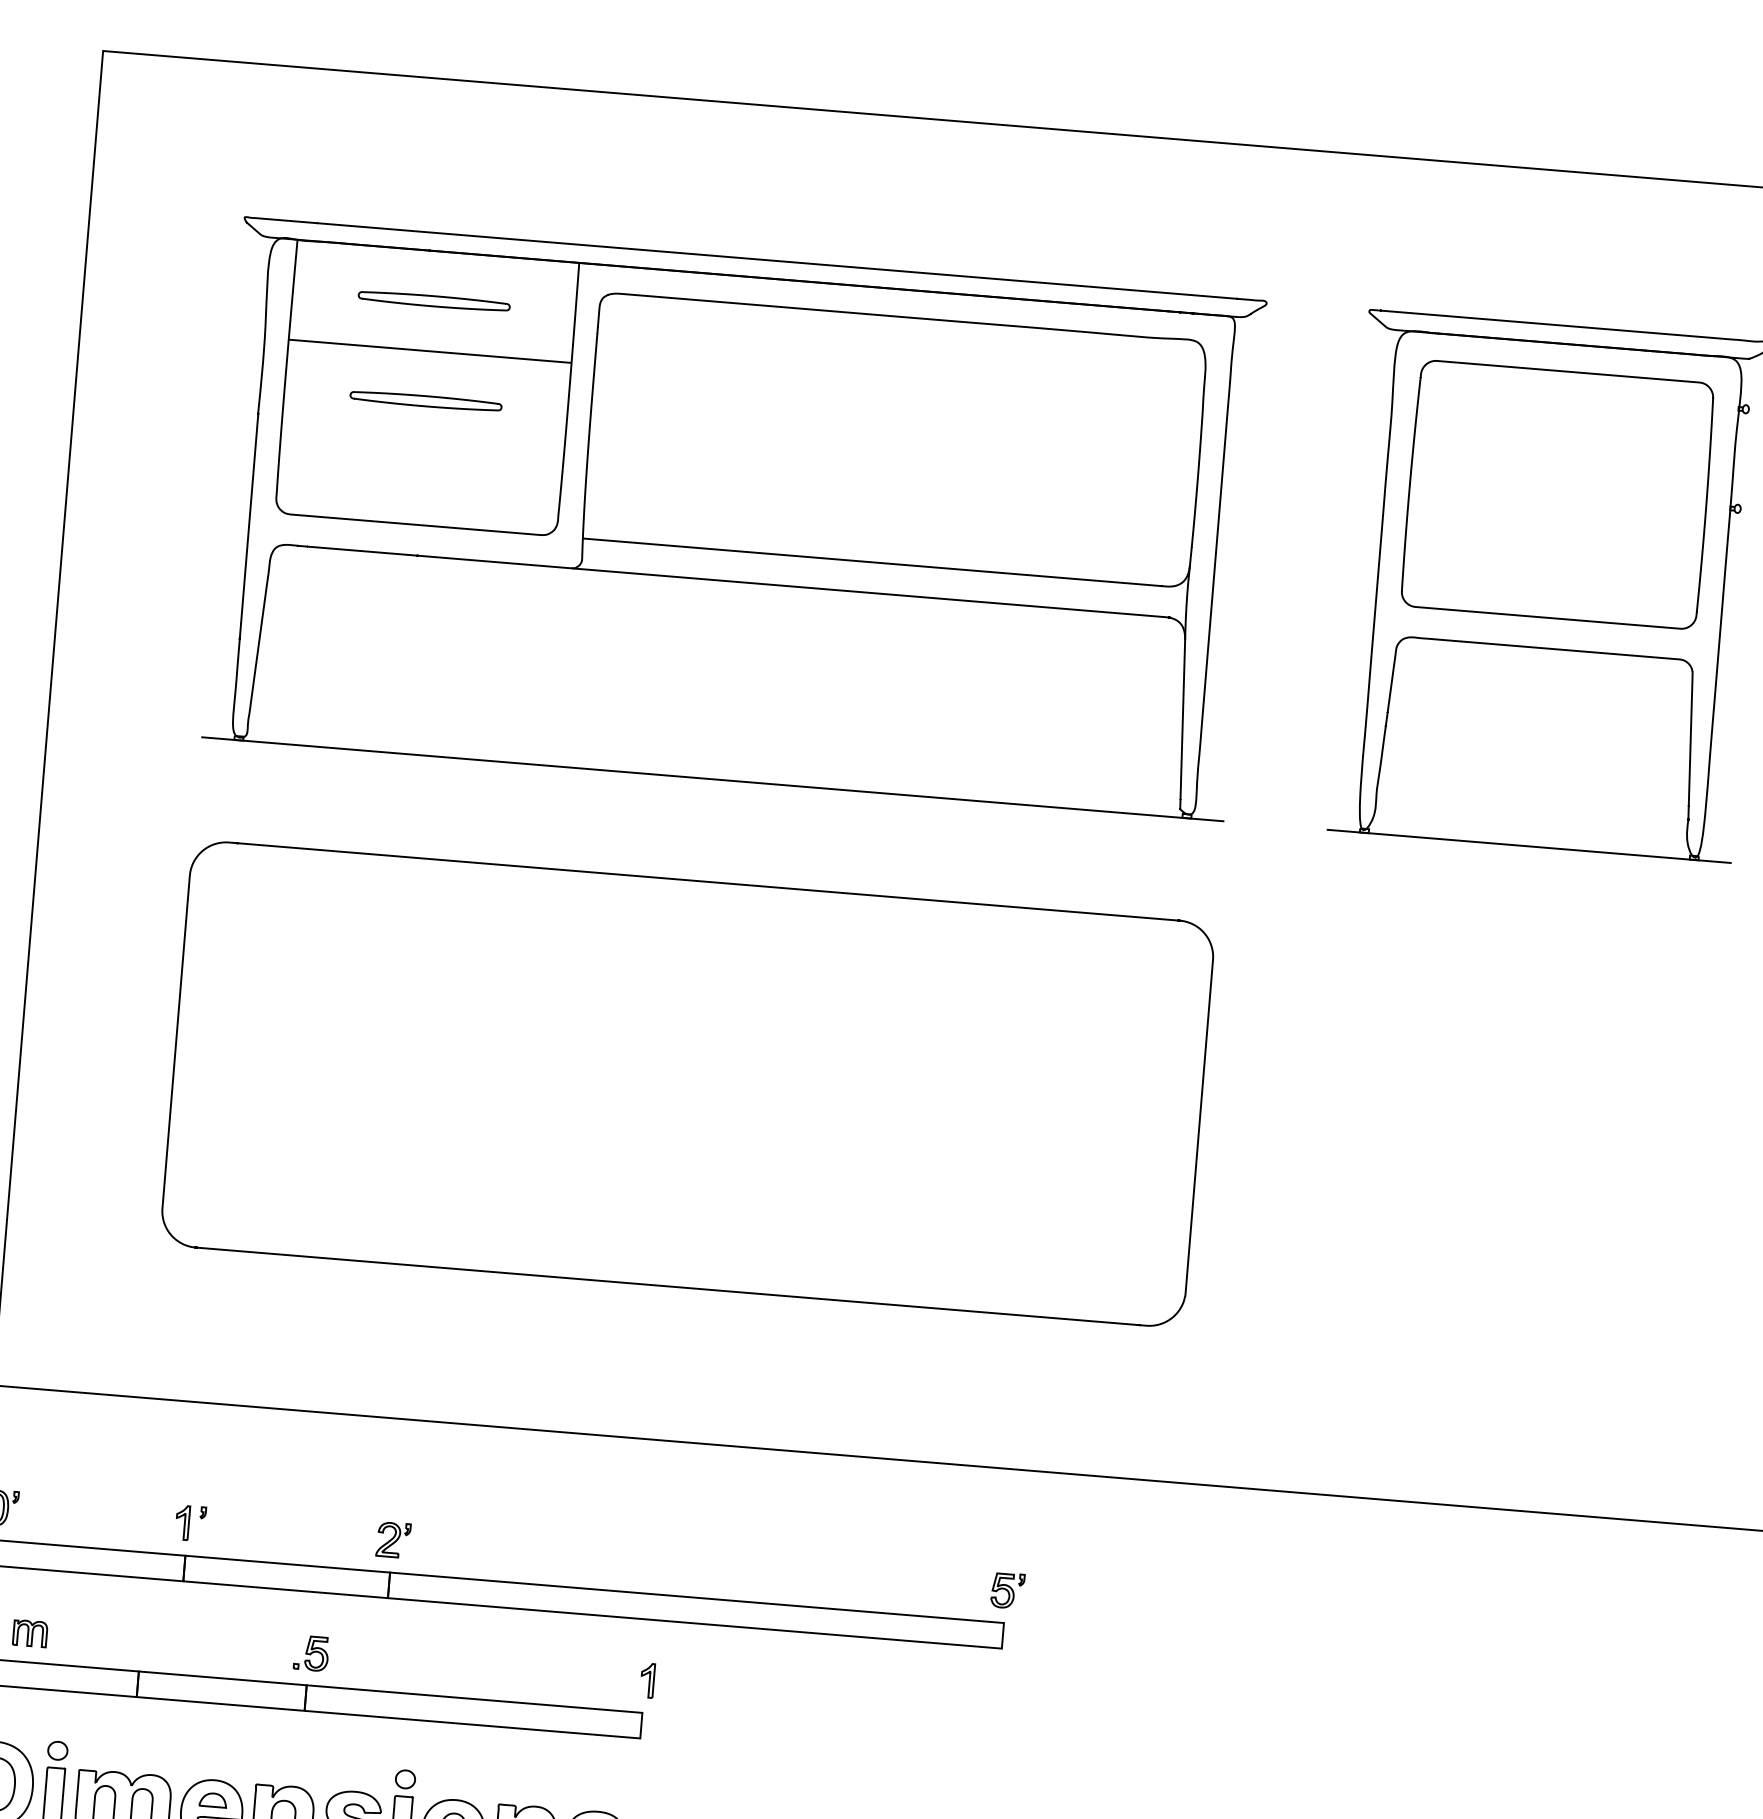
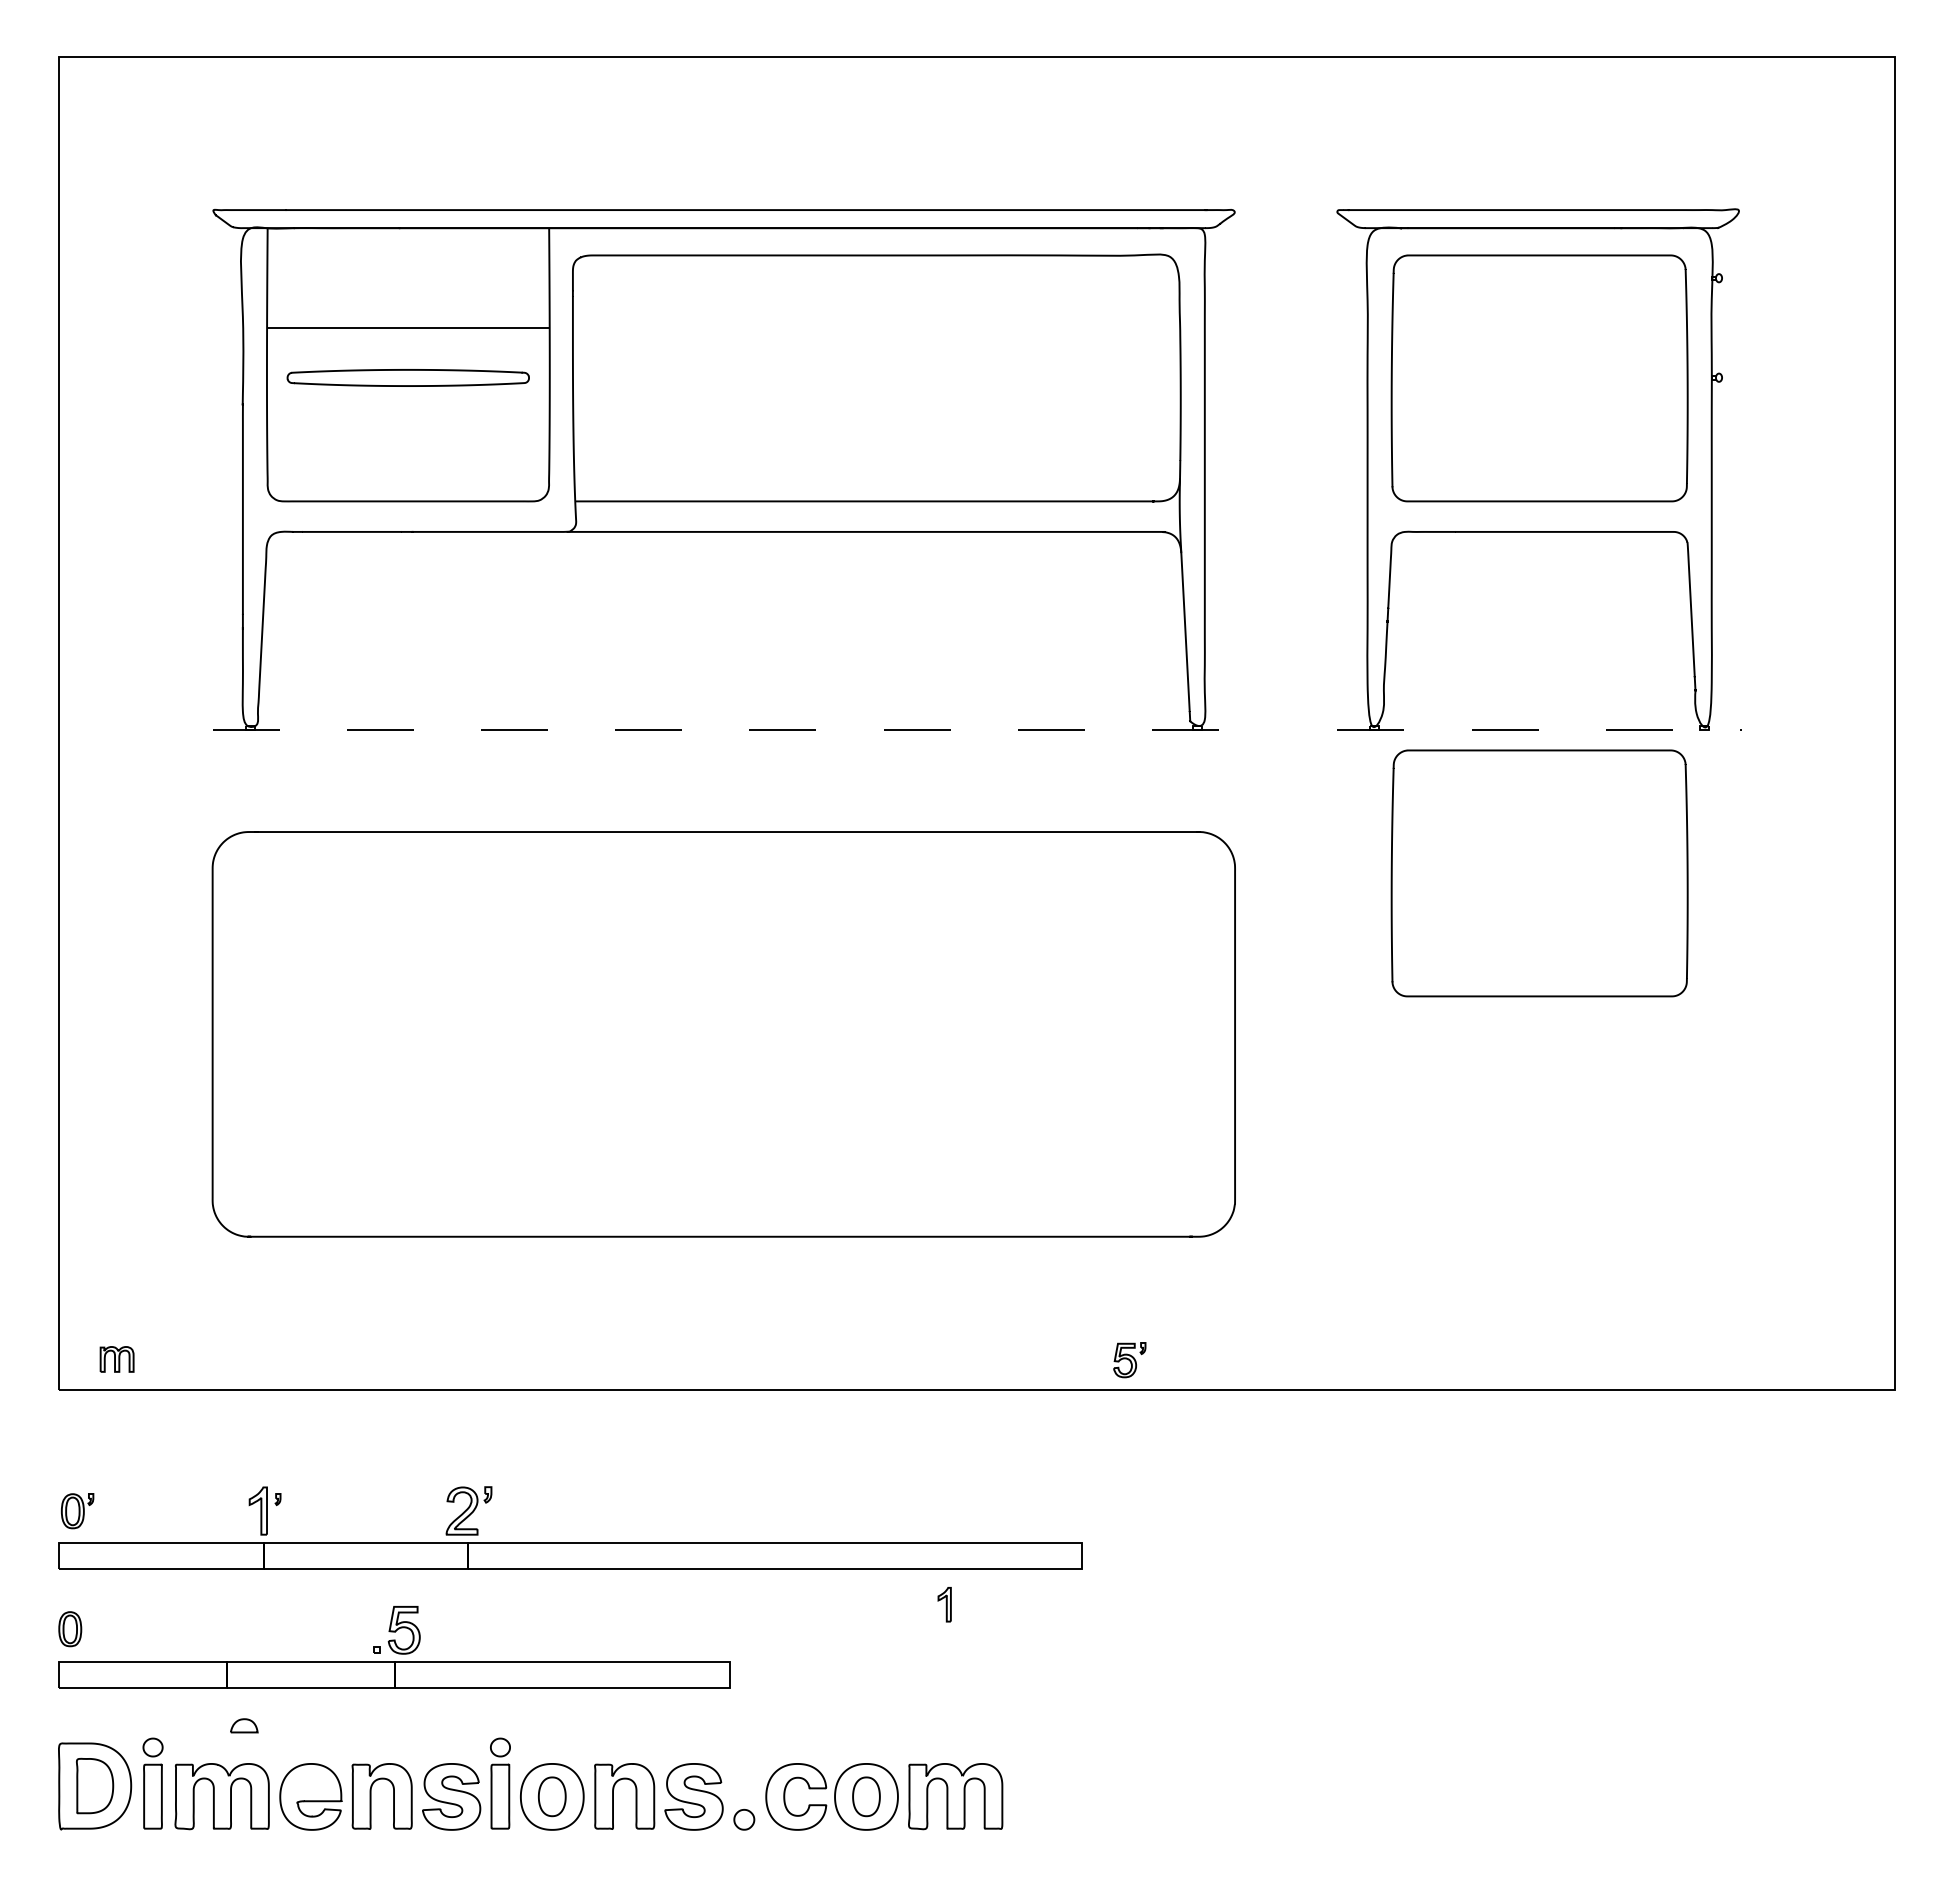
part: (434, 300) -> (408, 277), removed
part: (426, 400) -> (408, 377), size x1.6
line: (713, 779) -> (724, 729), solid -> dashed
line: (1530, 846) -> (1540, 729), solid -> dashed
part: (1517, 990) -> (1539, 873), added
part: (182, 1522) -> (258, 1510), size x1.4
part: (393, 1539) -> (468, 1510), size x1.4
part: (1007, 1591) -> (1129, 1360), moved
part: (29, 1633) -> (116, 1359), moved
part: (311, 1652) -> (396, 1629), size x1.4
part: (647, 1680) -> (944, 1604), moved
part: (213, 1799) -> (244, 1725), moved

